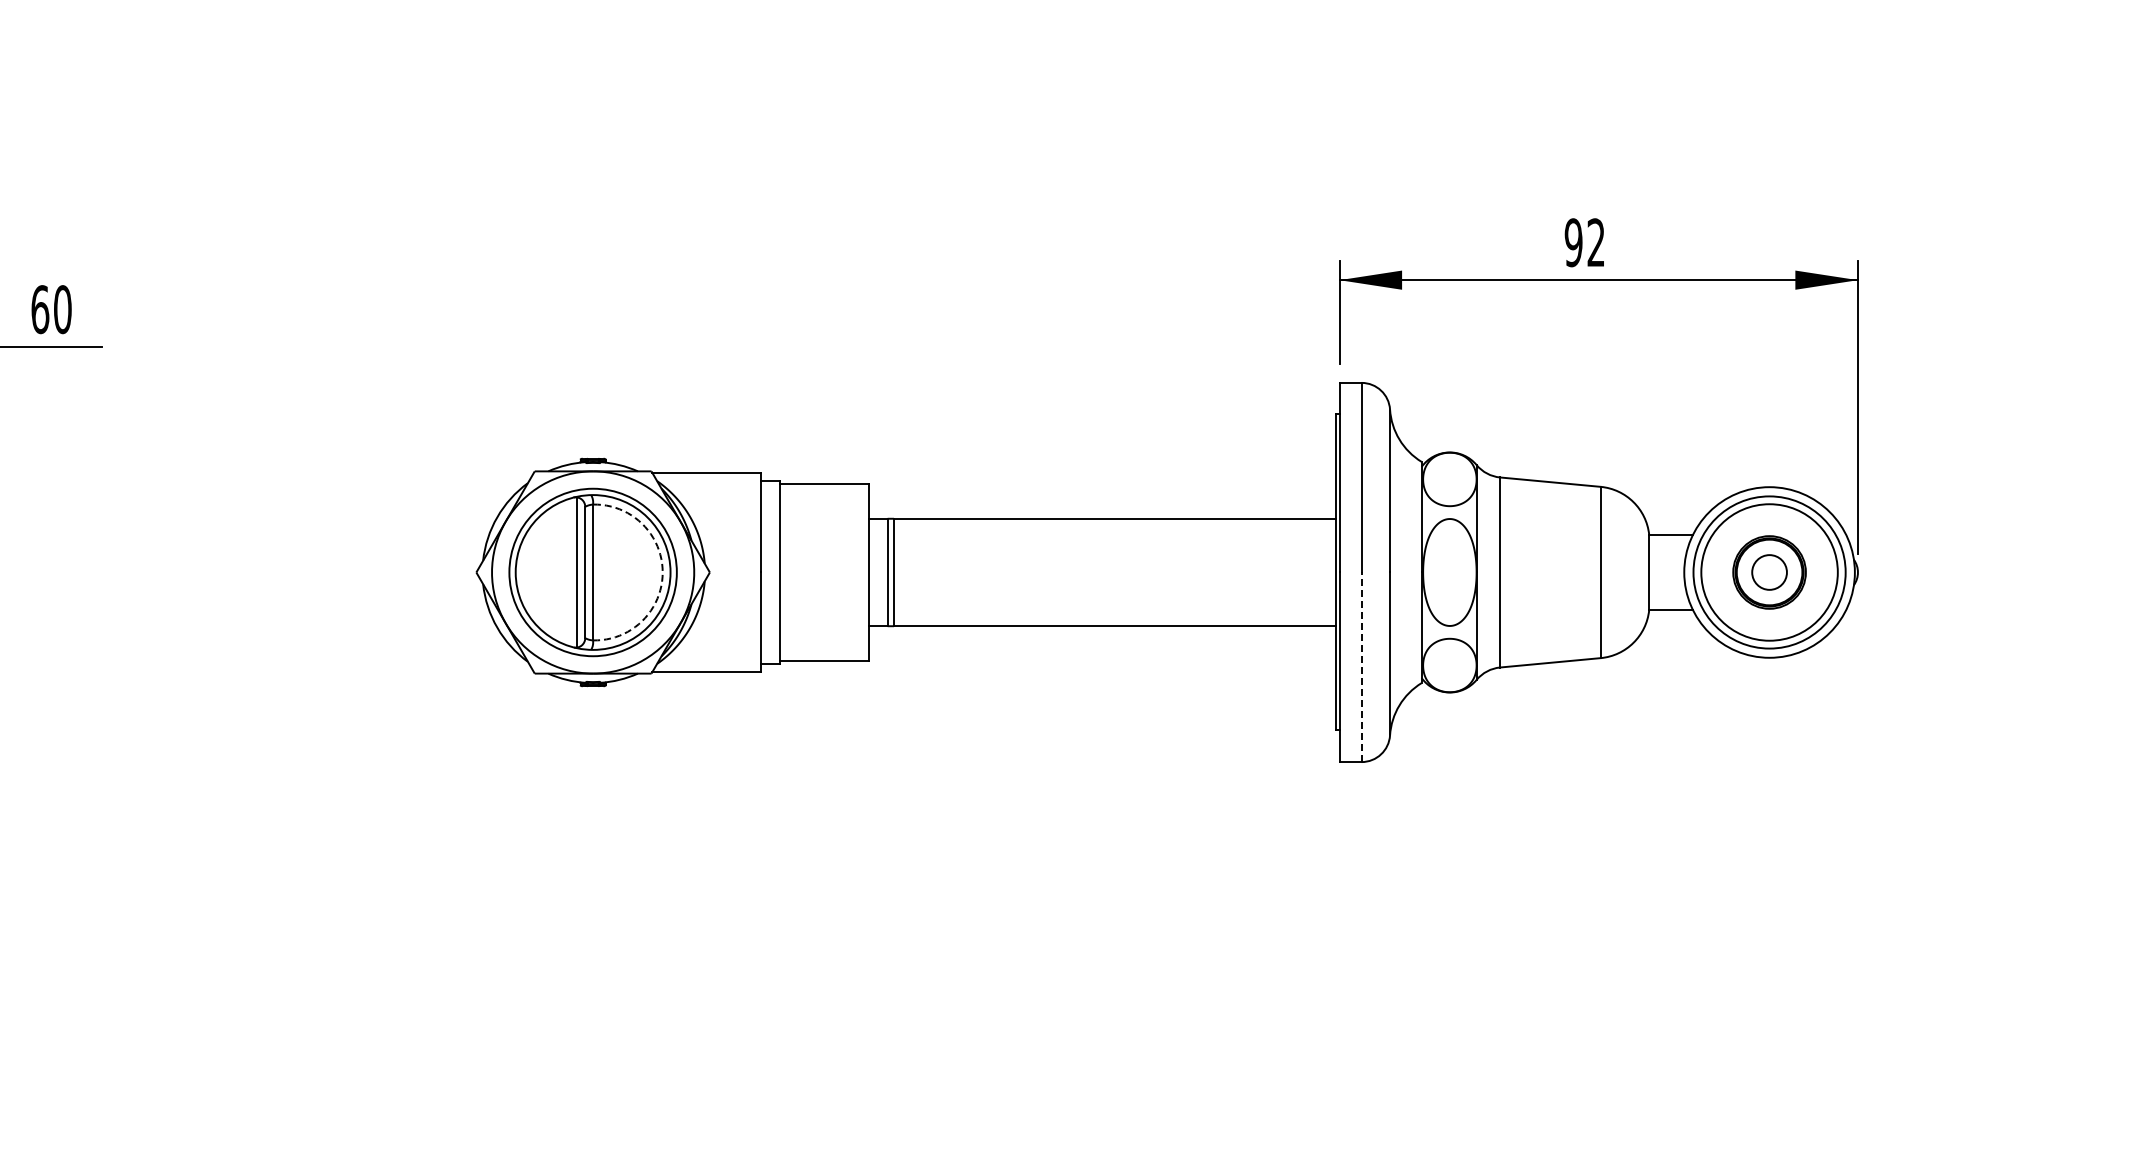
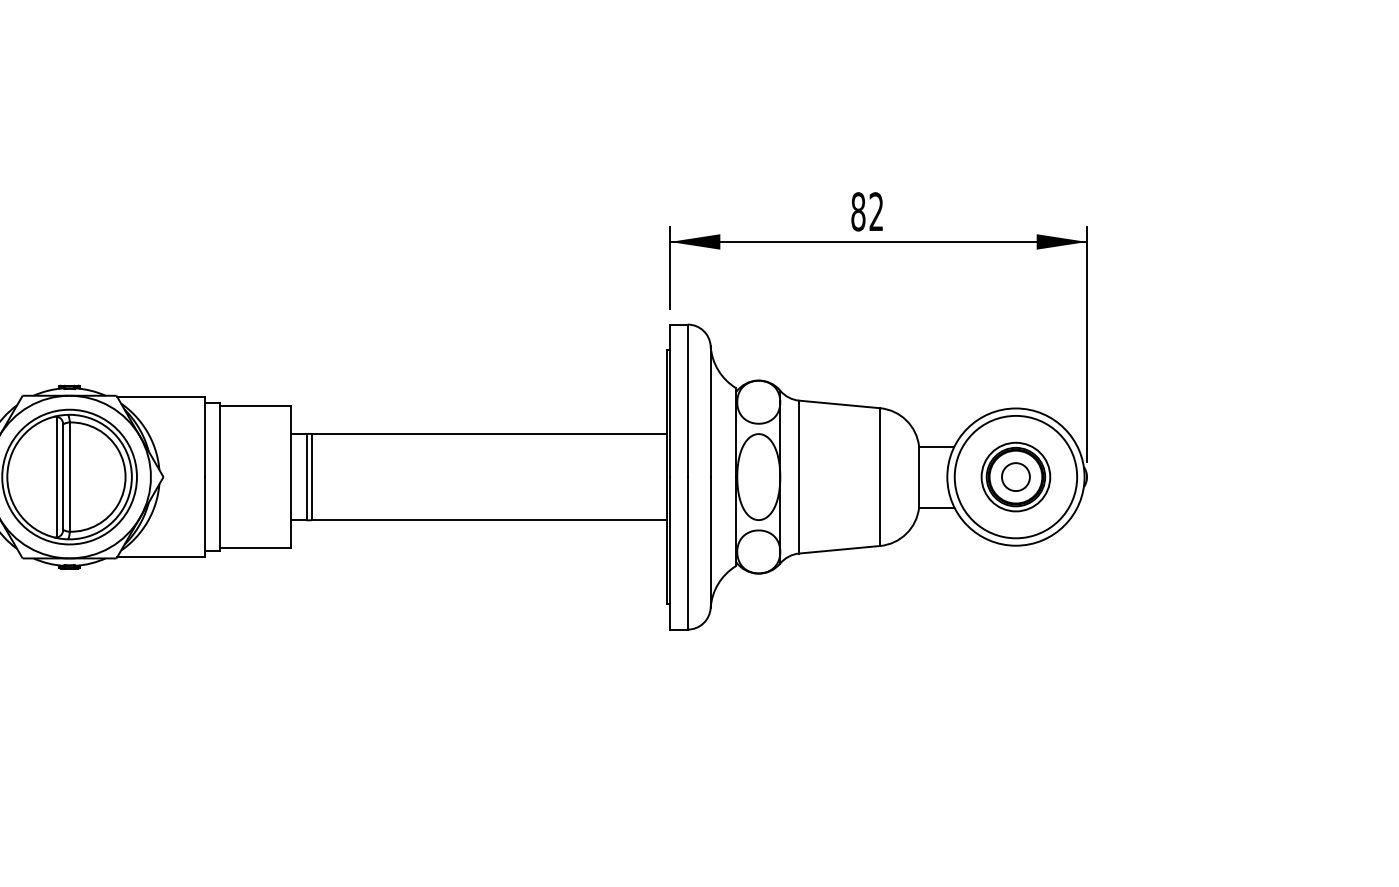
text: (1573, 242) -> (858, 211), 92 -> 82
arc: (662, 572) -> (125, 477), dashed -> solid
circle: (1769, 572) -> (1015, 477), size x0.62
line: (1361, 667) -> (687, 553), dashed -> solid

